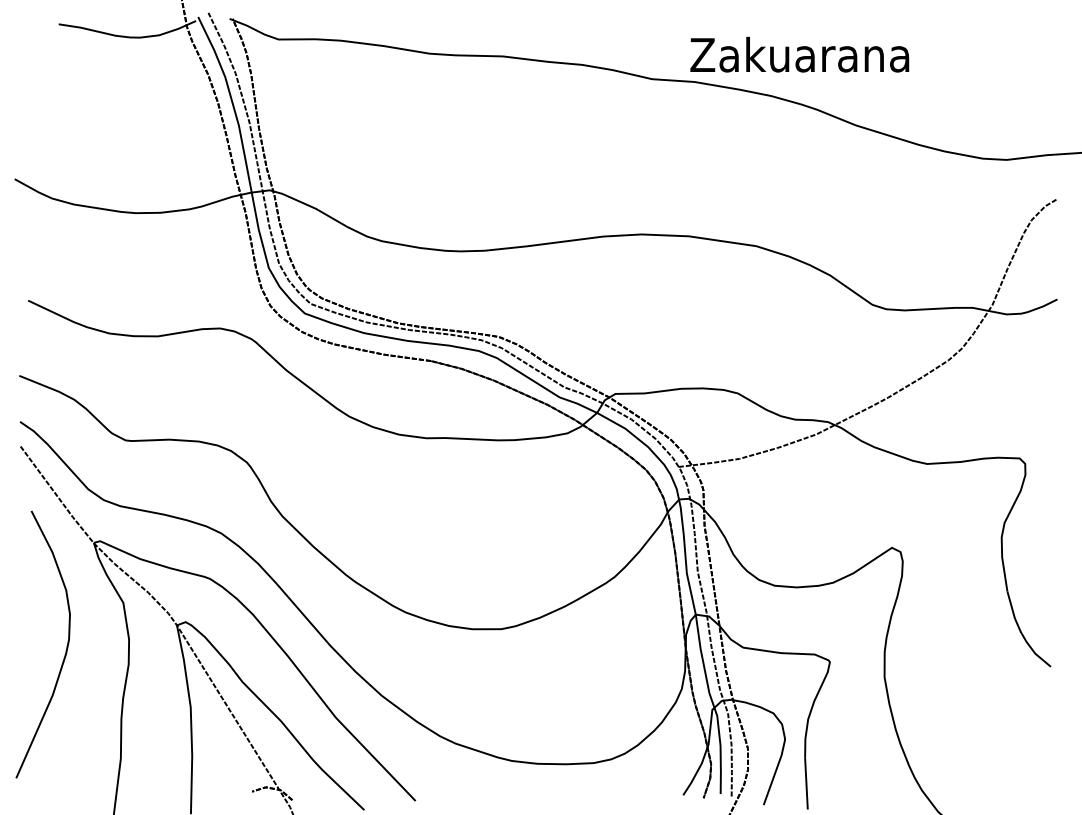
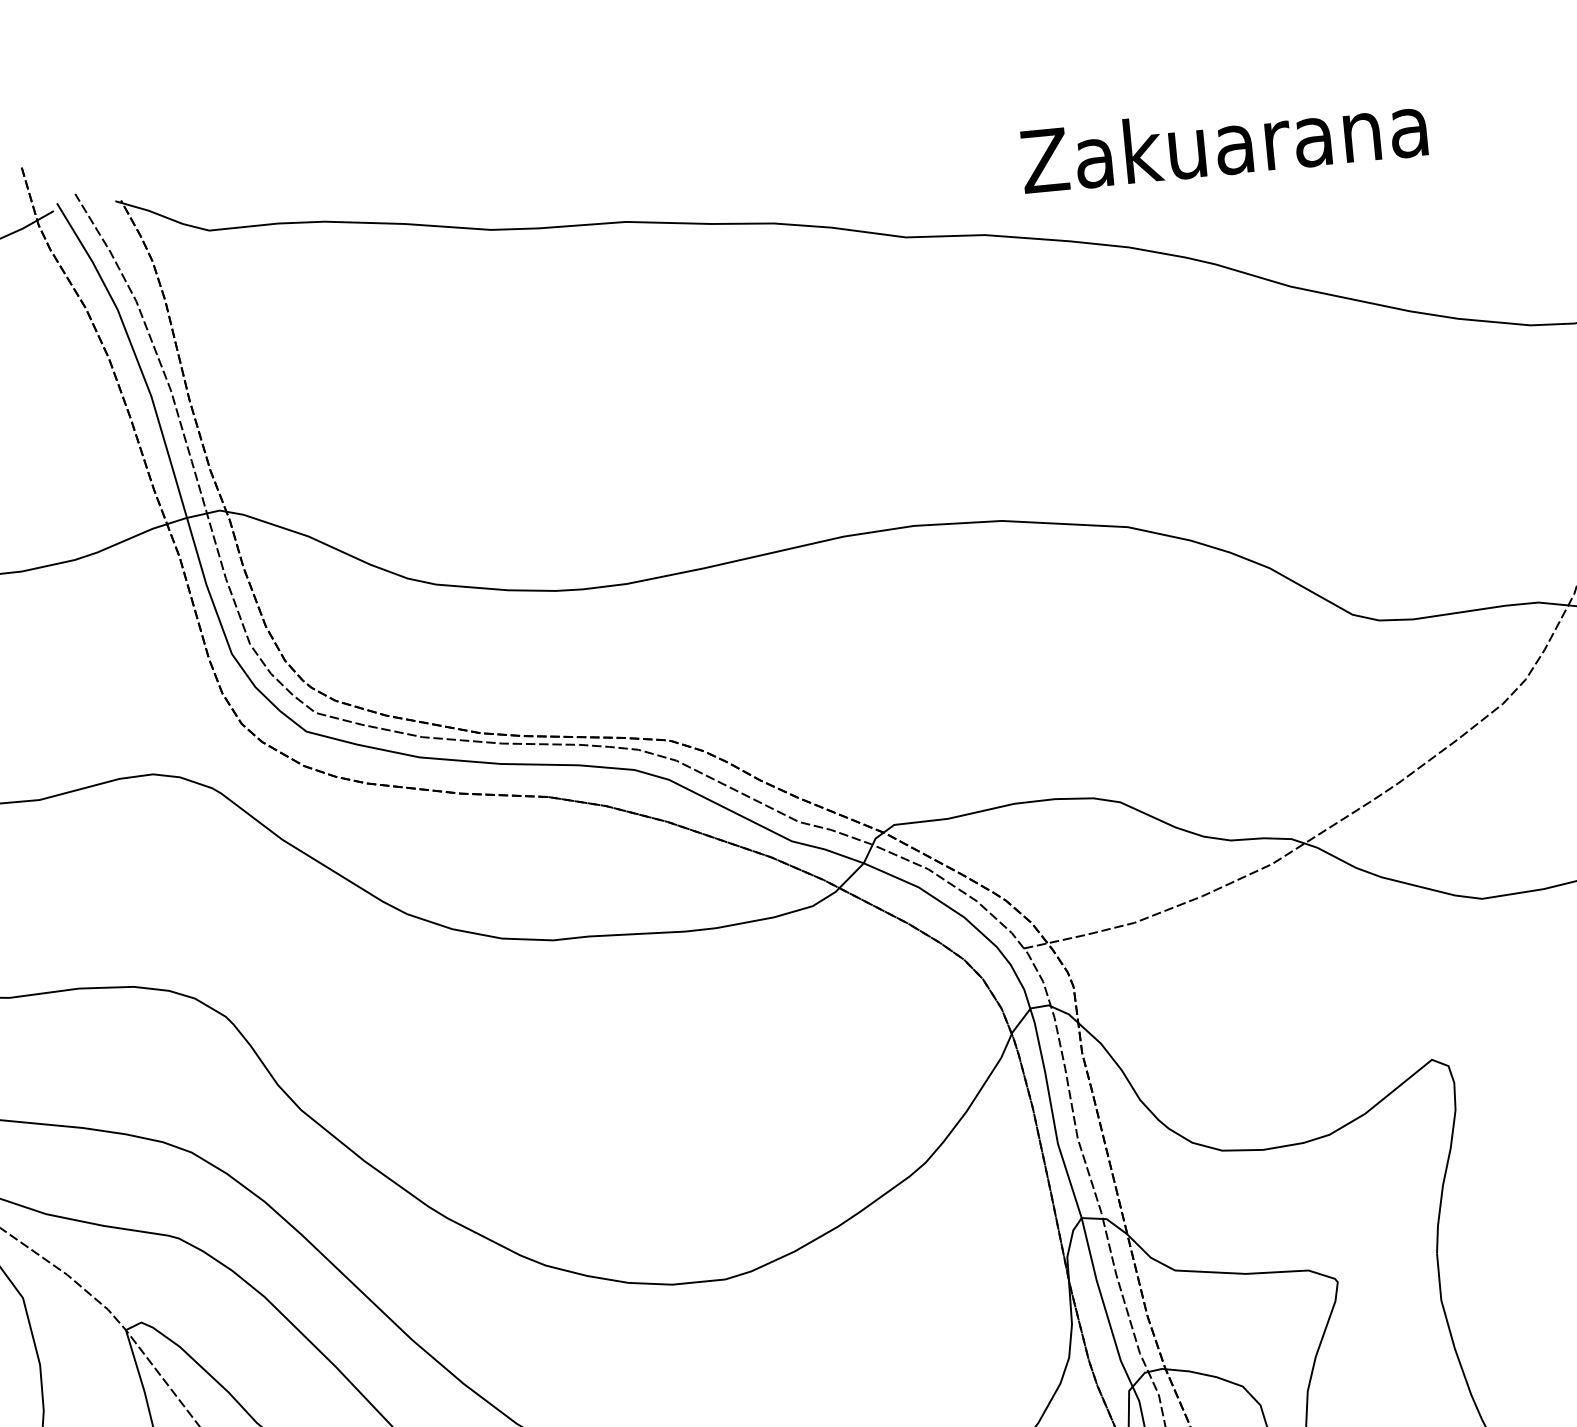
text: (799, 54) -> (1223, 142), moved

